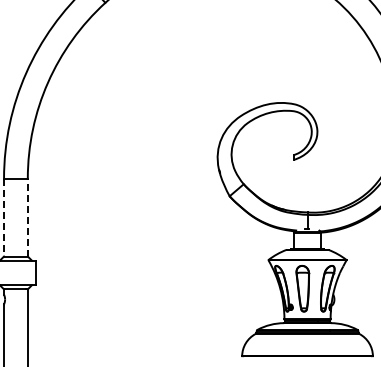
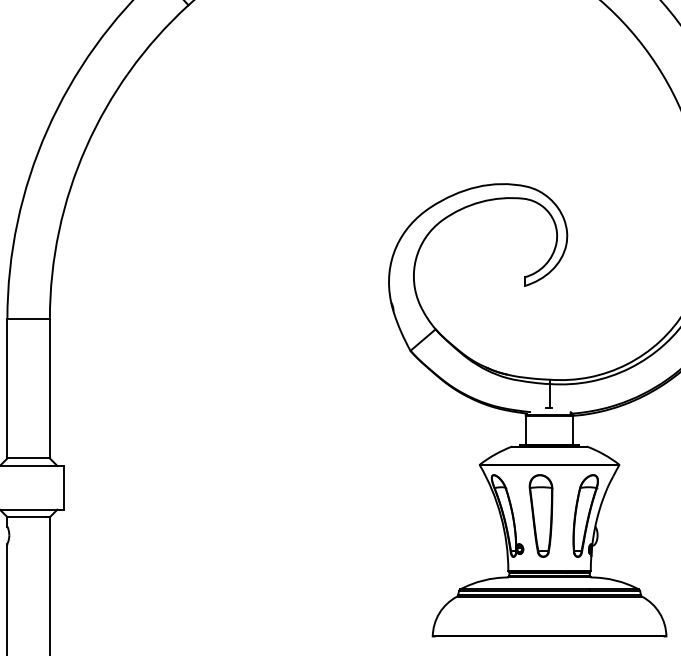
line: (4, 217) -> (8, 388), dashed -> solid
line: (27, 217) -> (49, 388), dashed -> solid

